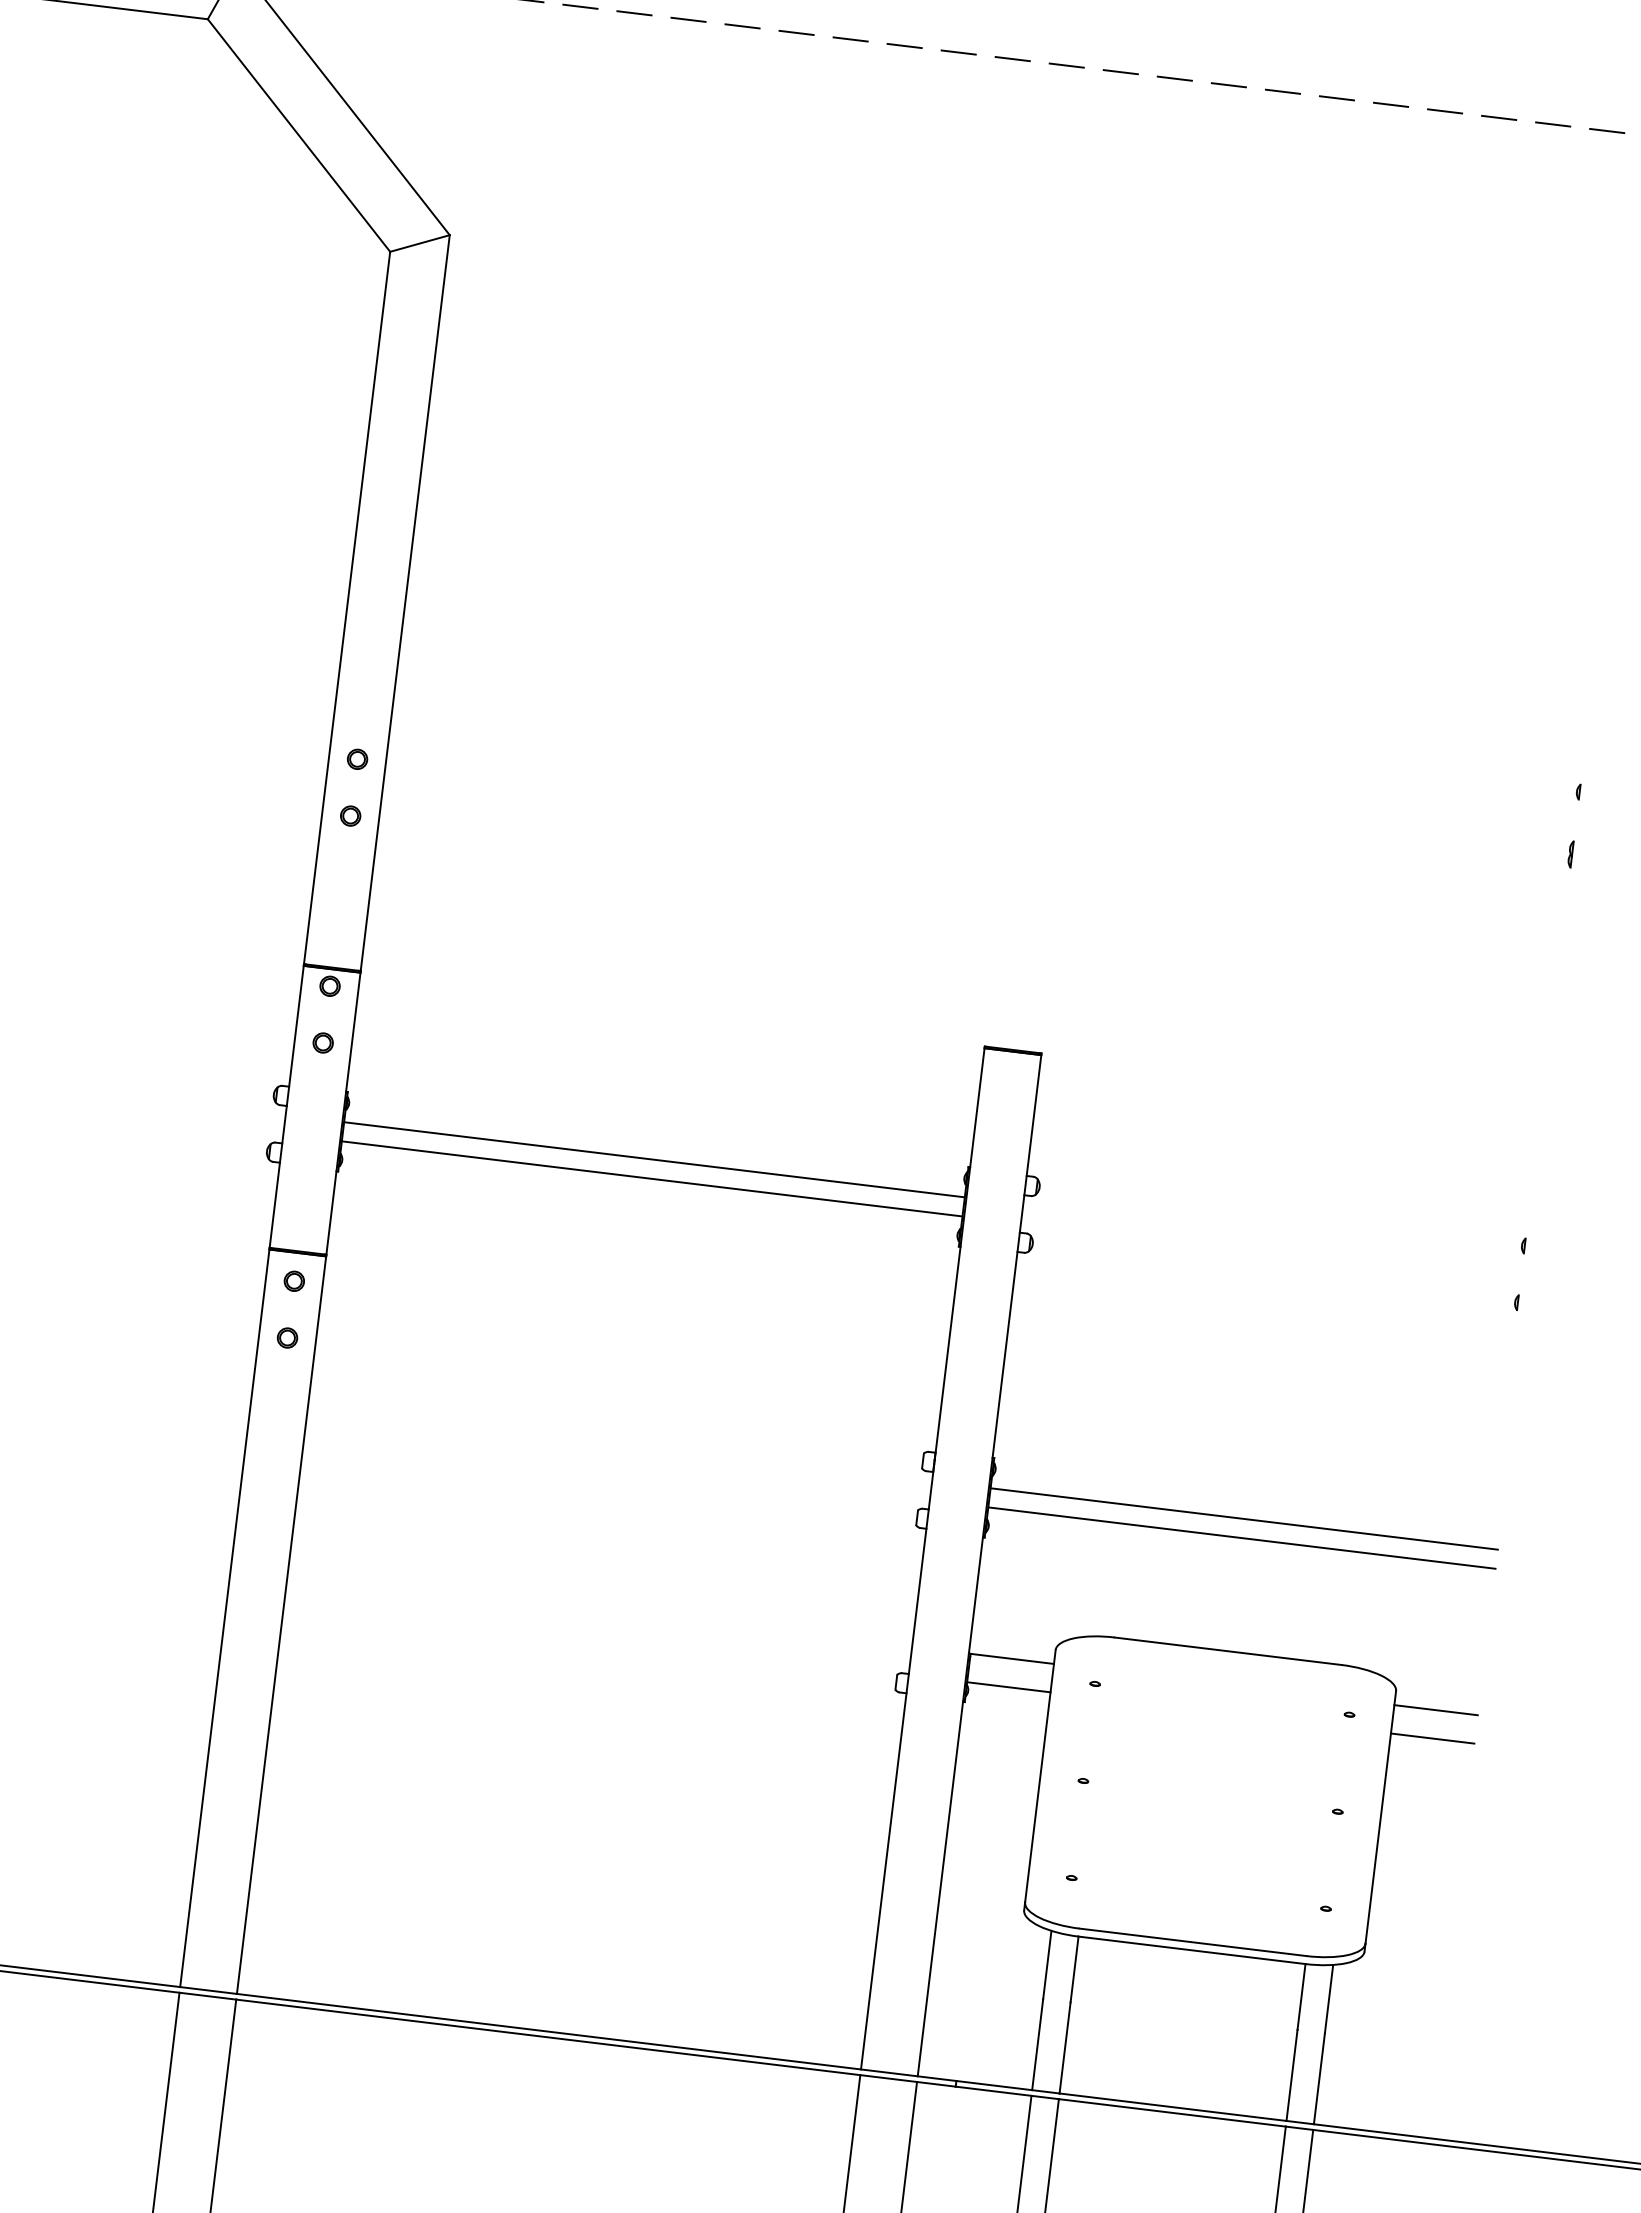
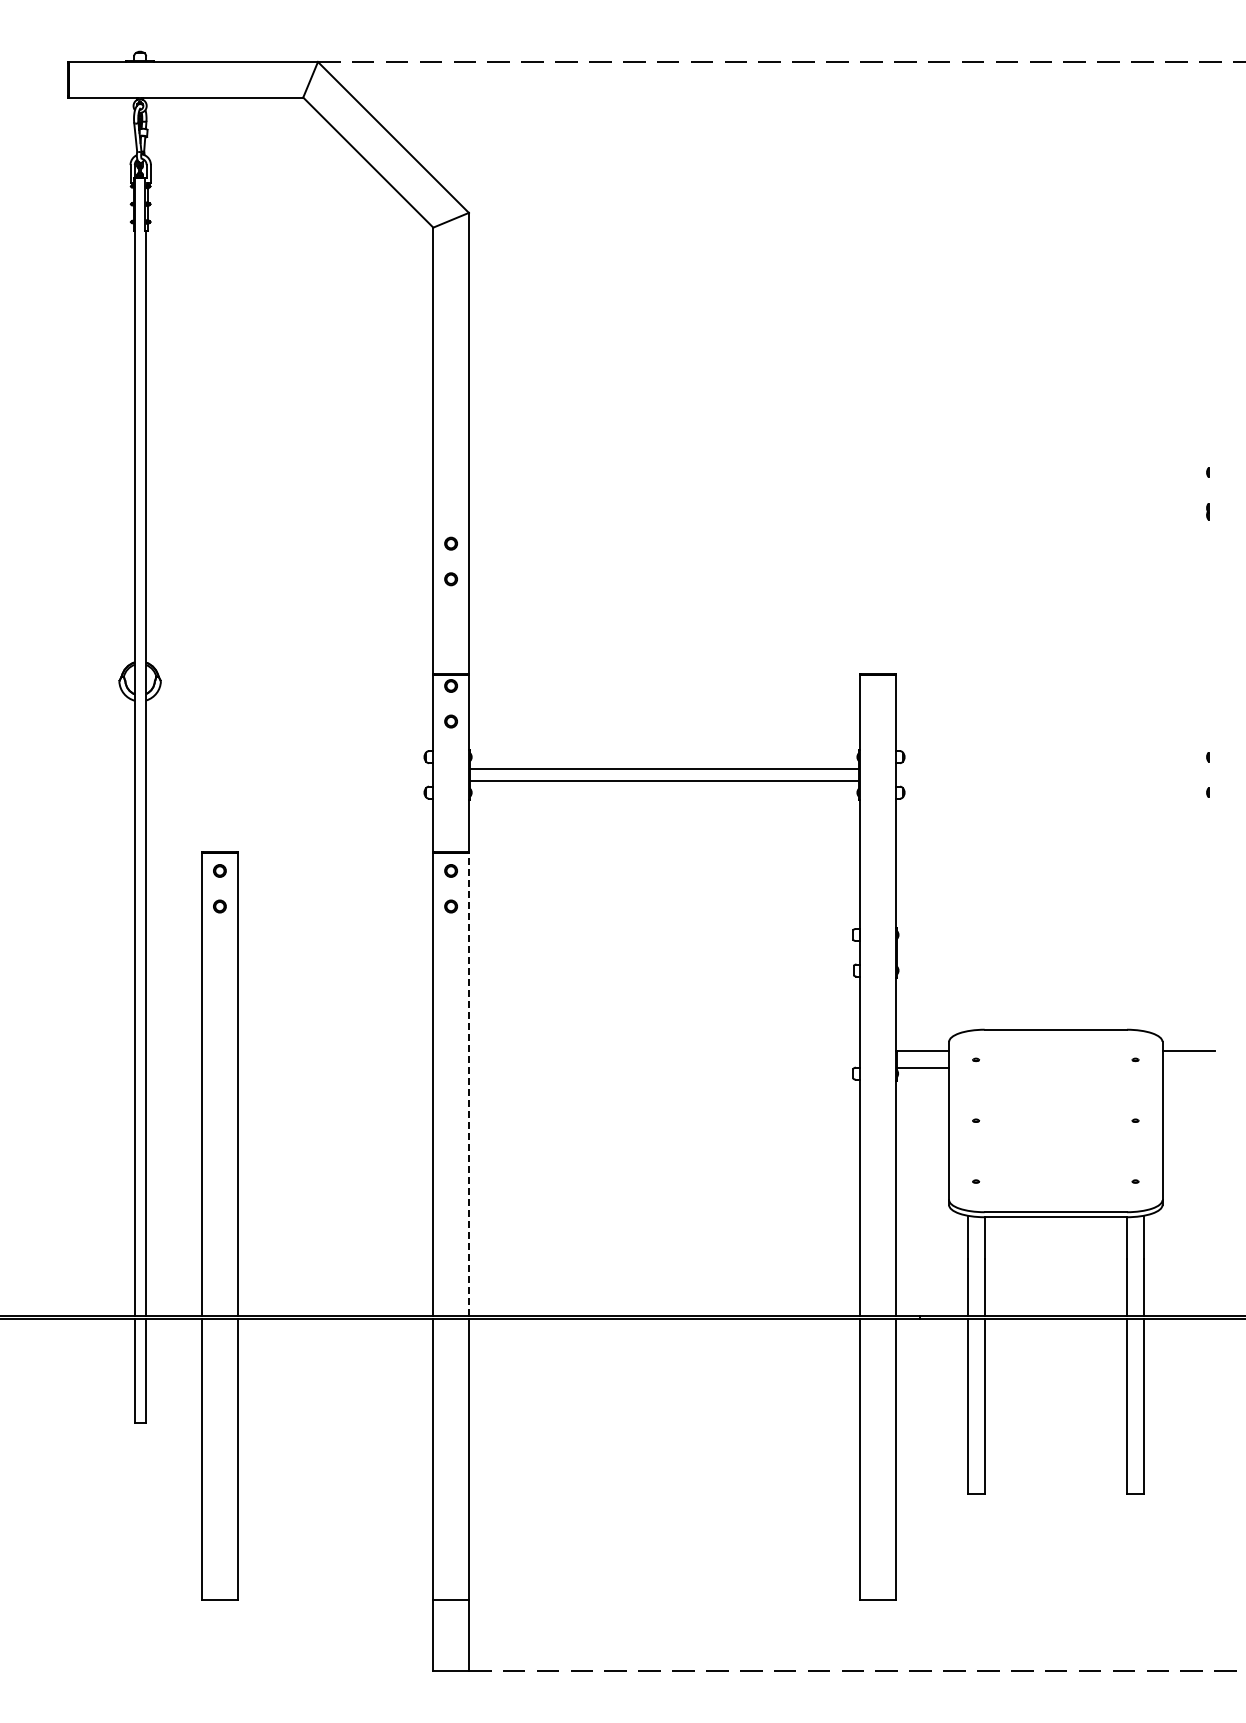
line: (1243, 1518) -> (1055, 946), removed
line: (1241, 1537) -> (1055, 958), removed
line: (281, 1623) -> (468, 1083), solid -> dashed
line: (1432, 1738) -> (1188, 1068), removed

